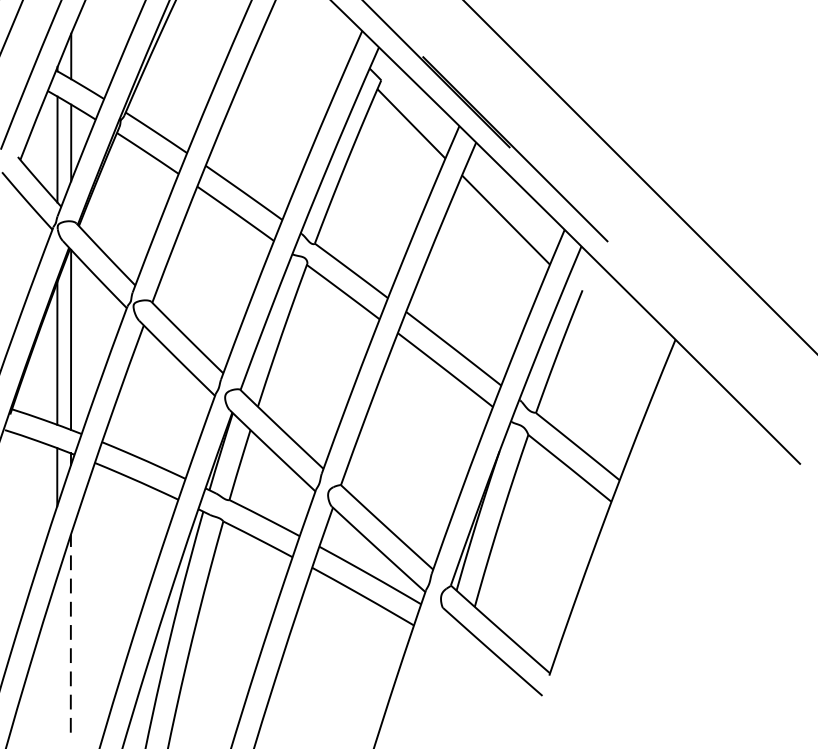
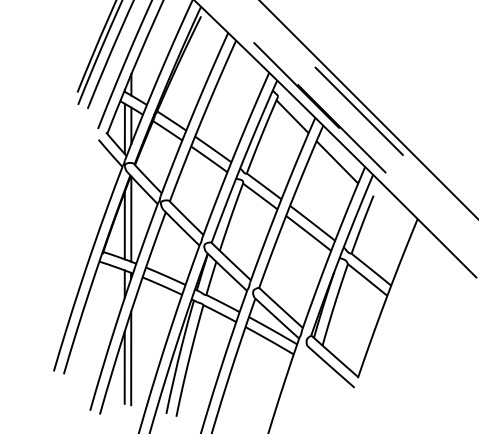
line: (550, 110) -> (358, 110), added
line: (71, 634) -> (131, 358), dashed -> solid
line: (56, 653) -> (124, 367), added

